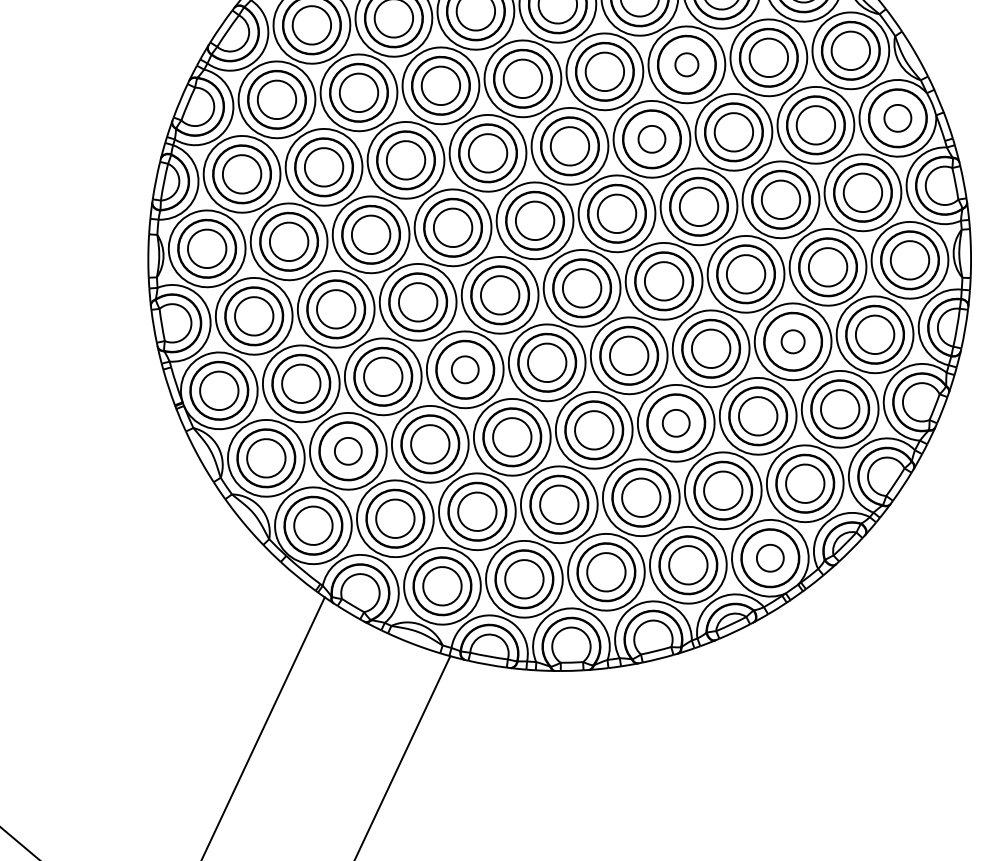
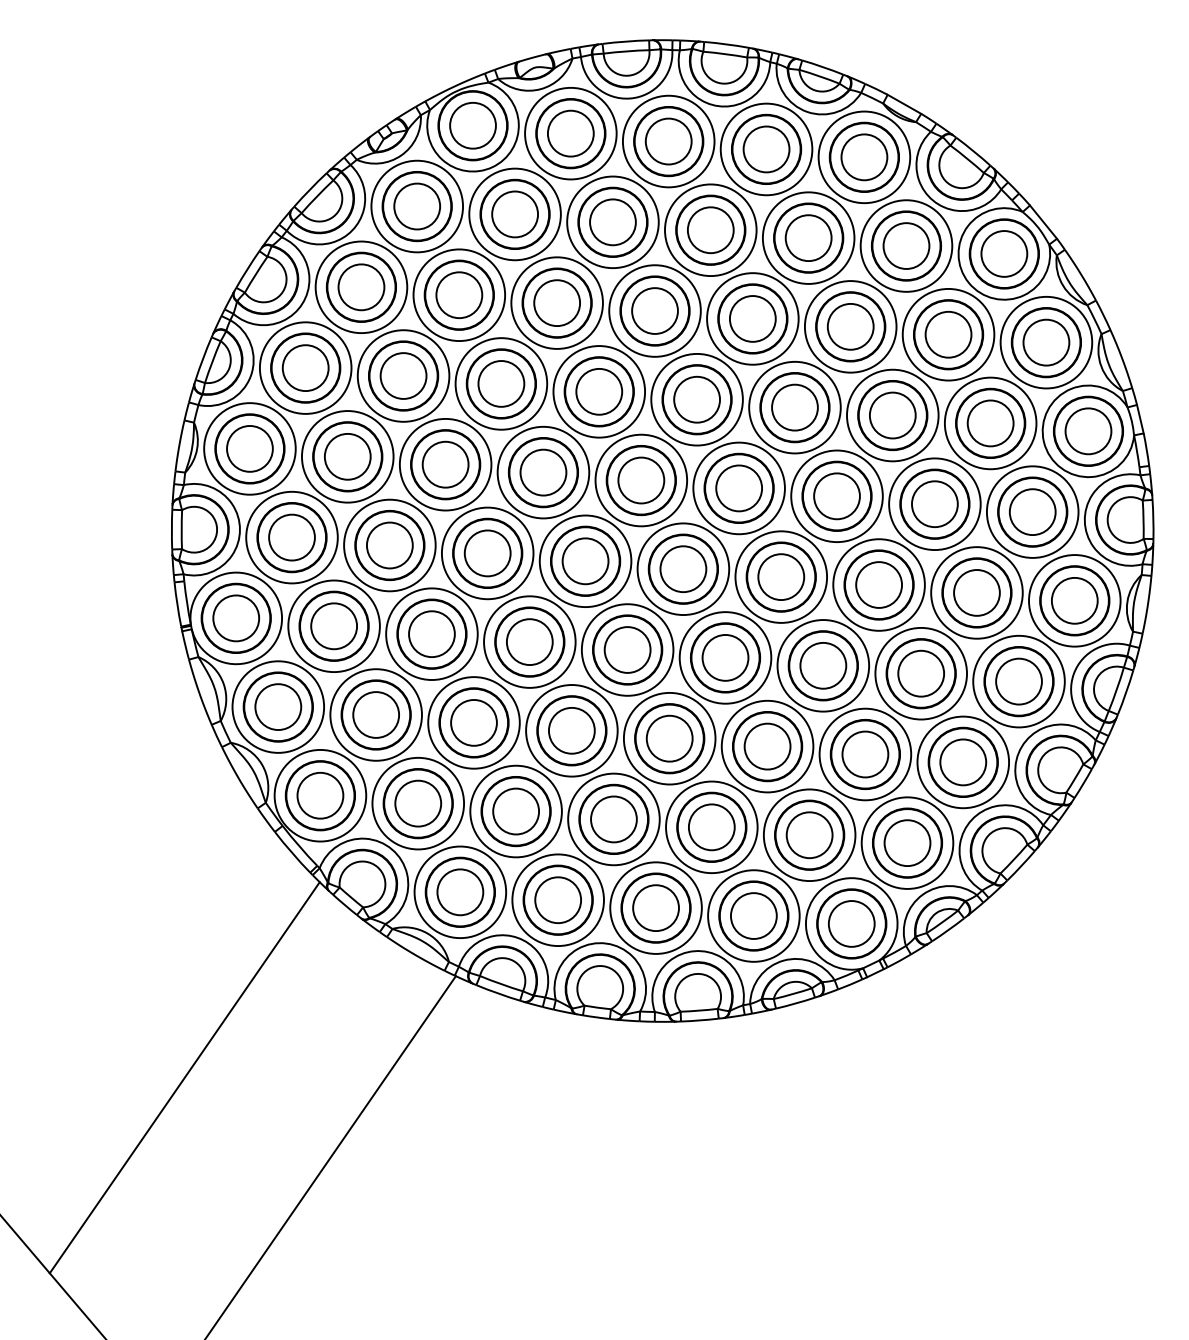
circle: (686, 64) -> (850, 326), size x1.67
circle: (897, 118) -> (1088, 431), size x1.43
circle: (651, 139) -> (794, 407), size x1.43
circle: (793, 341) -> (921, 673), size x1.67
circle: (465, 370) -> (529, 642), size x1.43
circle: (676, 423) -> (767, 746), size x1.43
circle: (348, 450) -> (376, 714), size x1.43
circle: (770, 557) -> (851, 923), size x1.43

